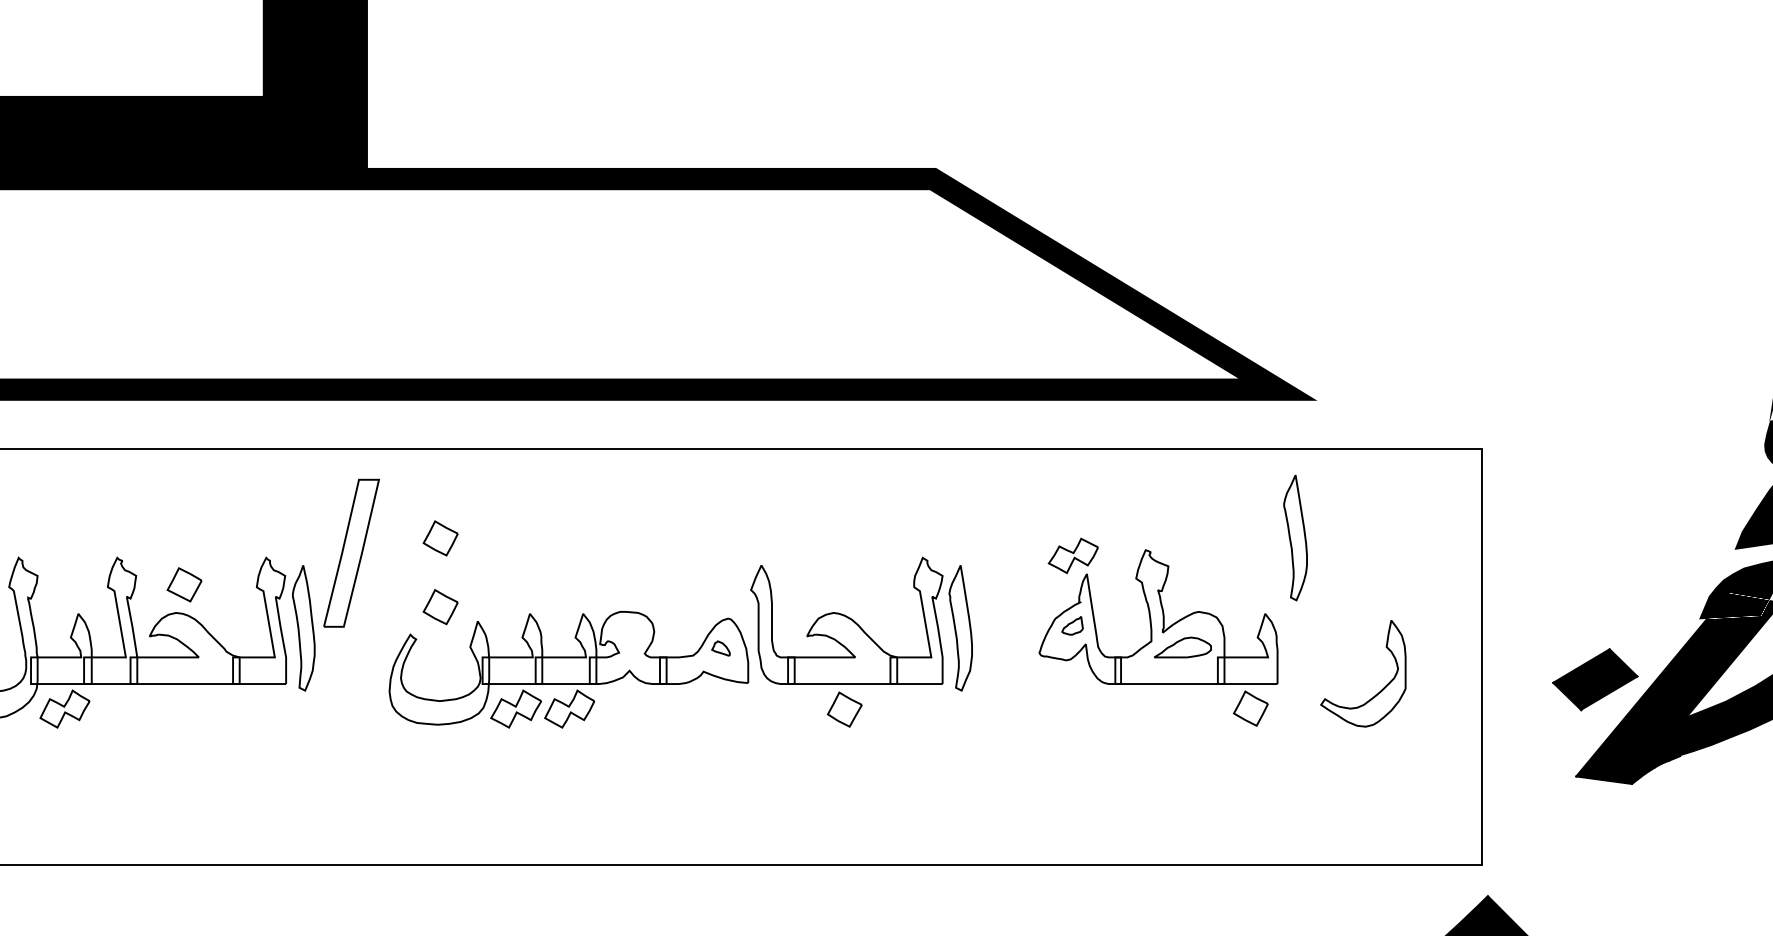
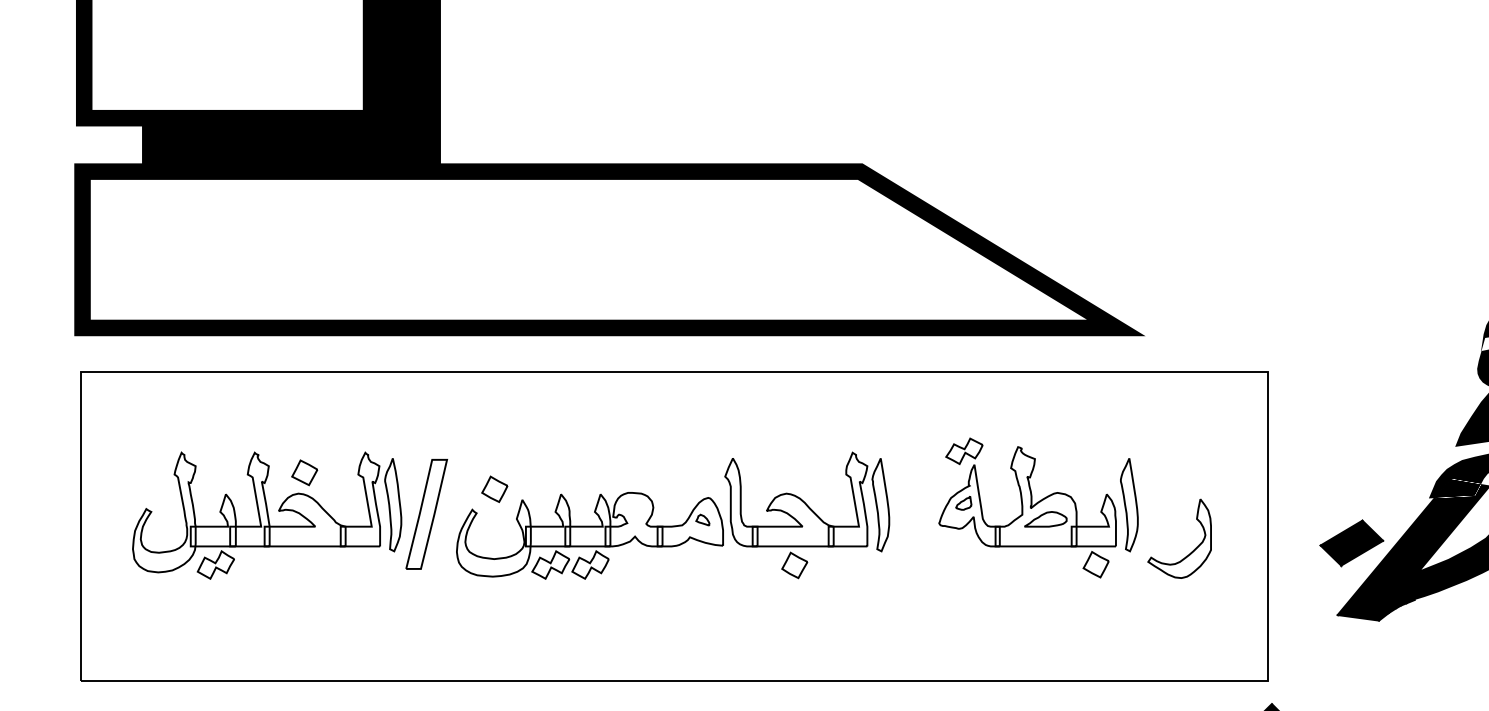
part: (440, 537) -> (494, 437), removed
part: (1295, 538) -> (1129, 505), moved
part: (351, 553) -> (426, 514), moved

